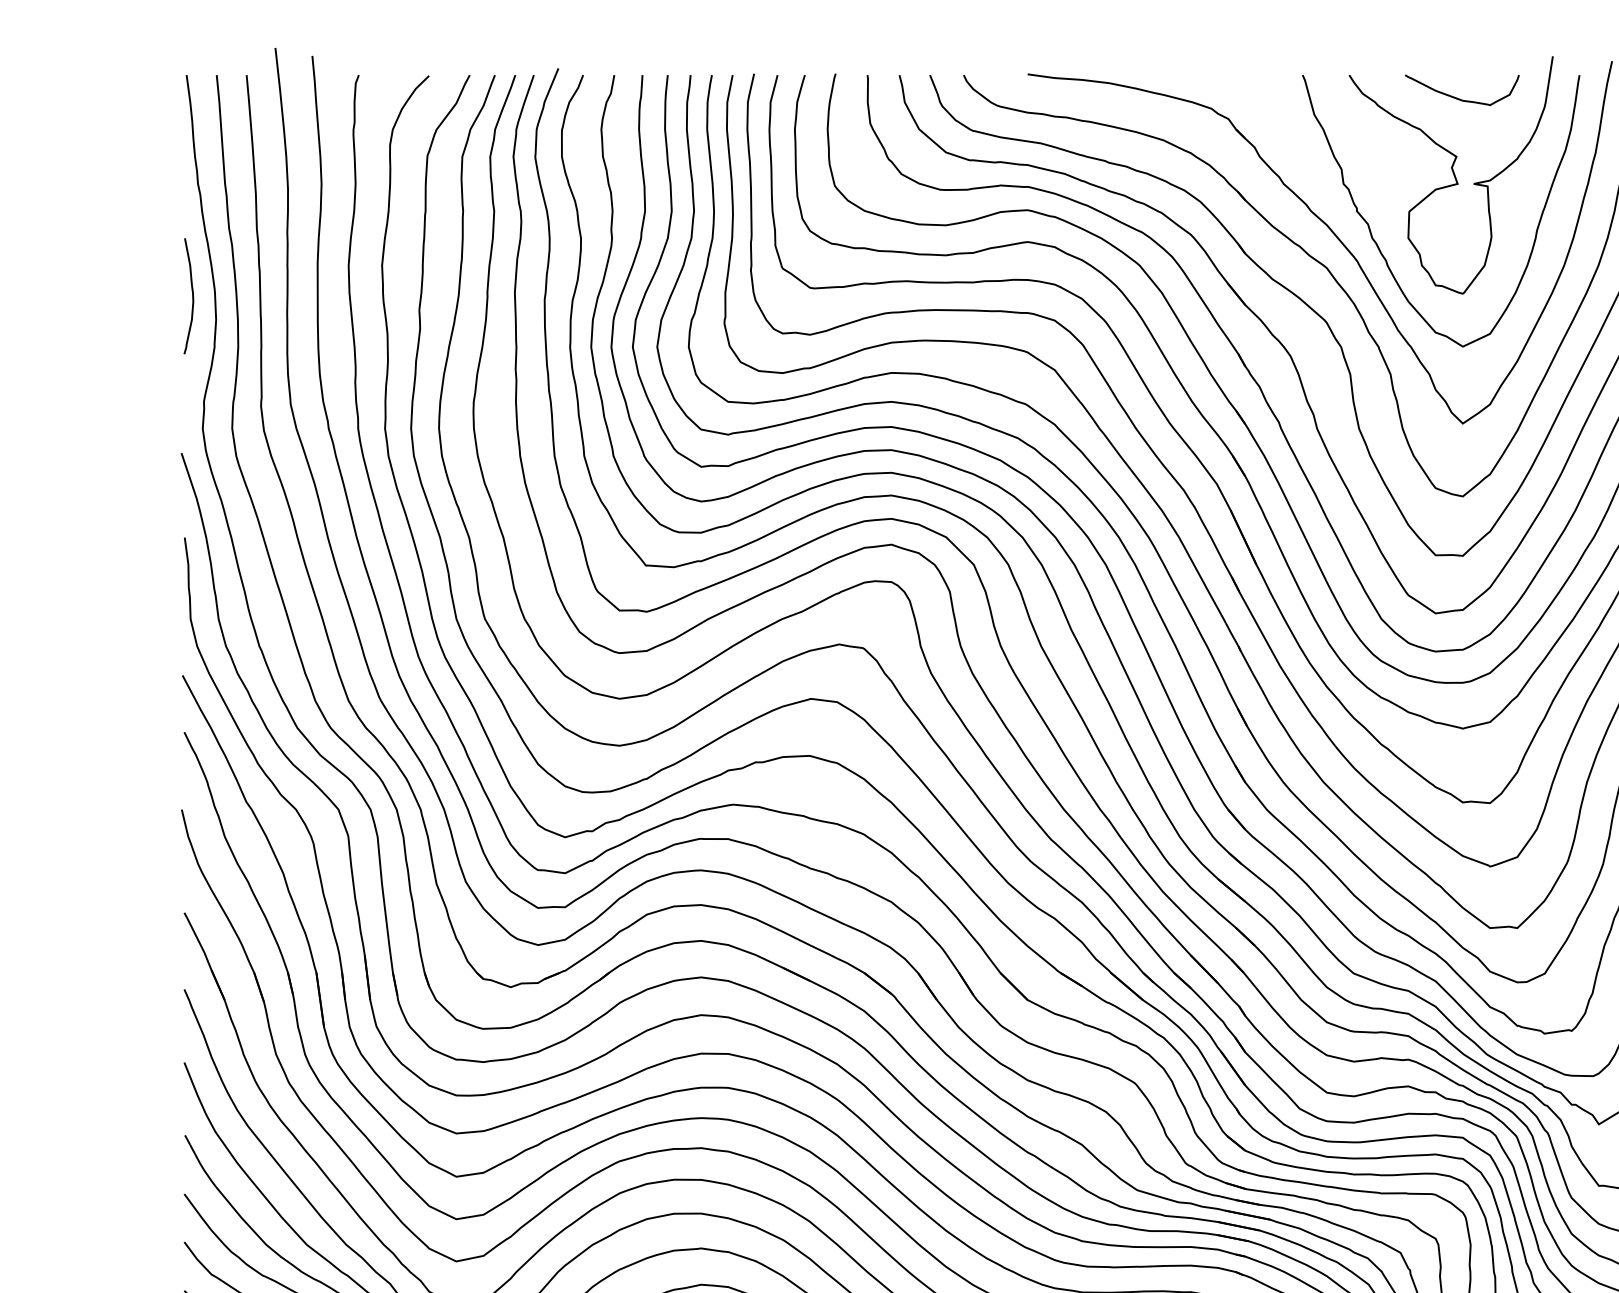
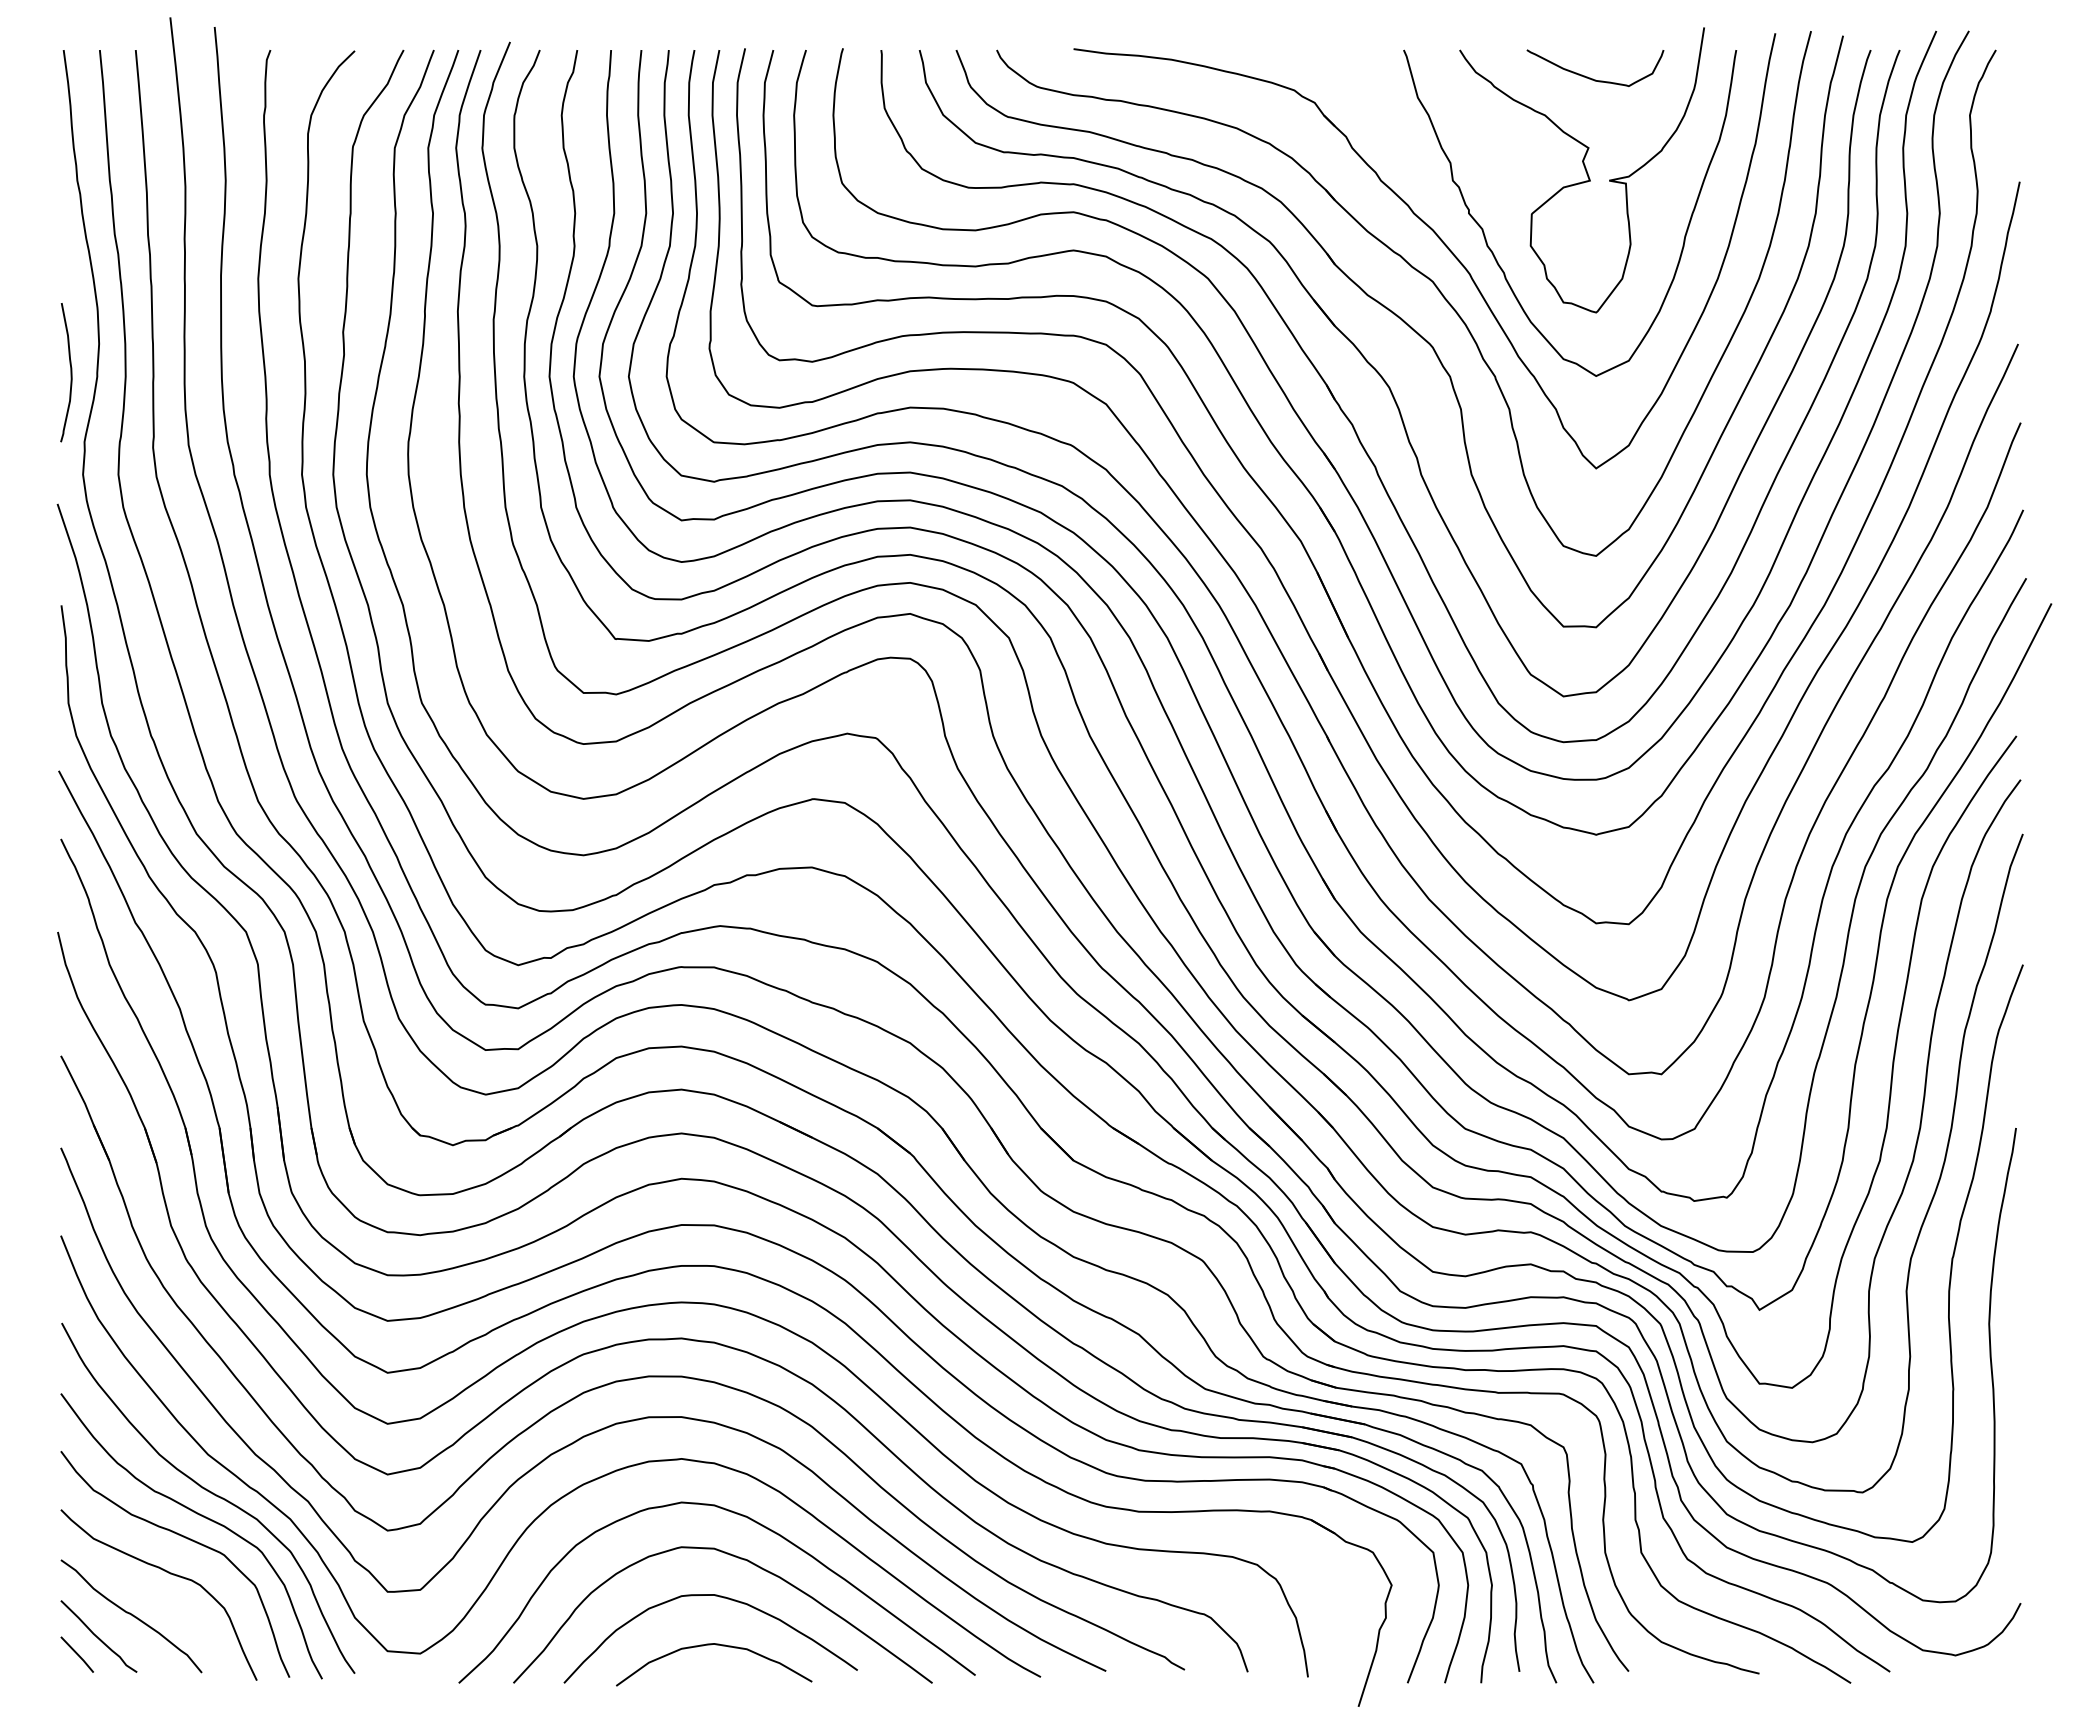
curve: (192, 296) -> (70, 372), moved

